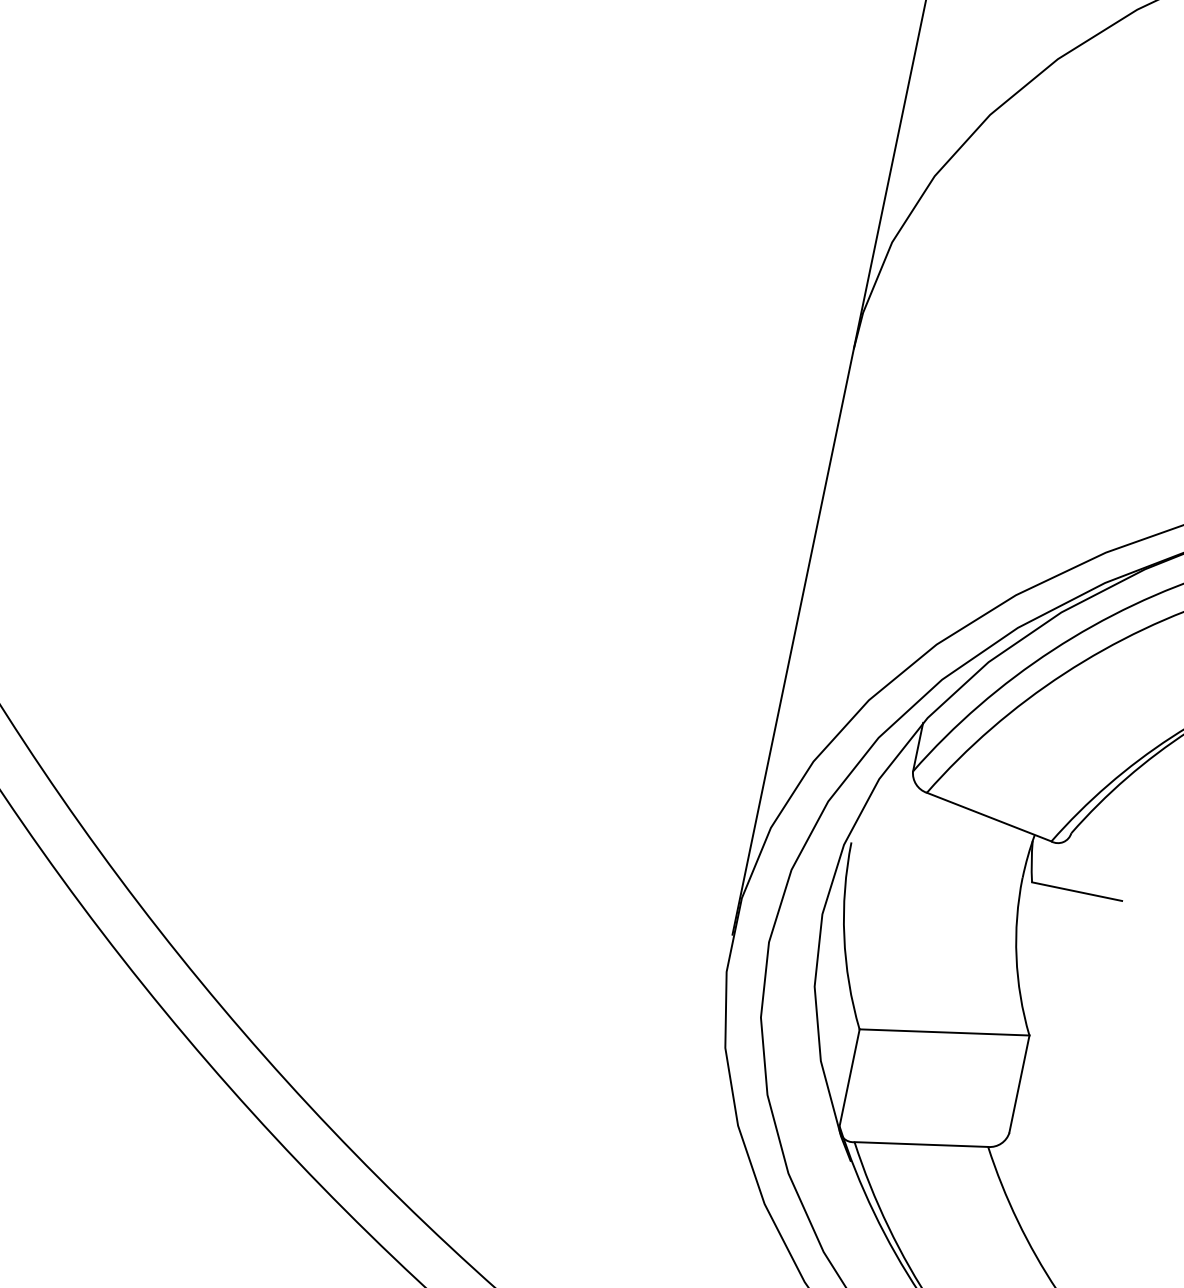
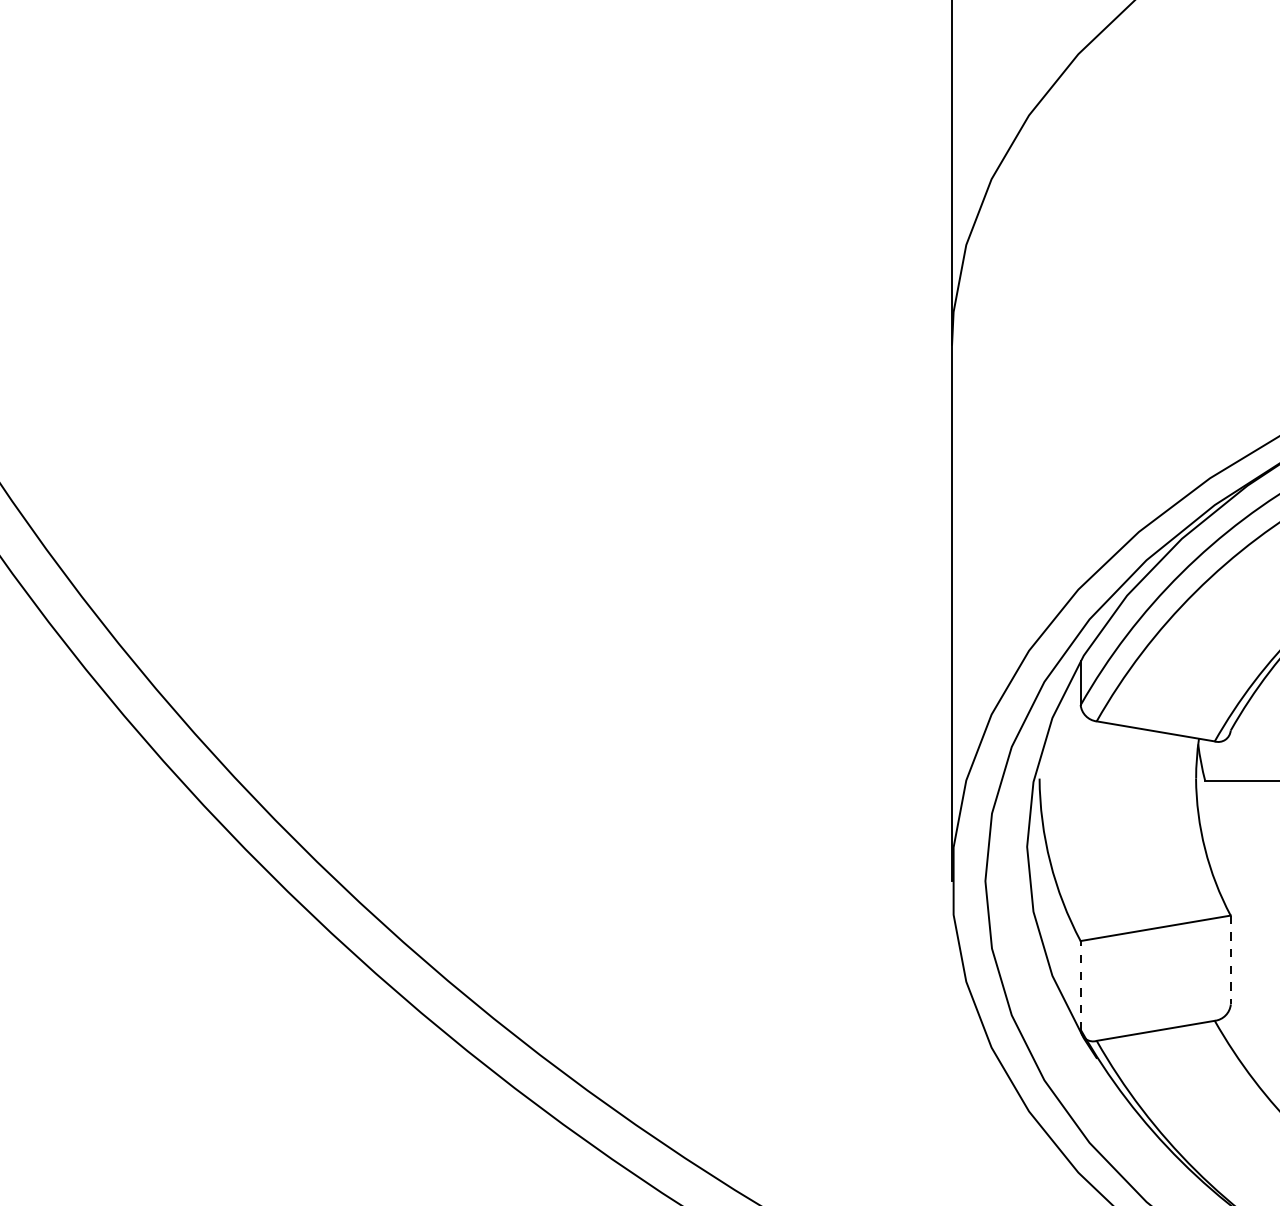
line: (849, 1076) -> (1080, 984), solid -> dashed
line: (1019, 1084) -> (1230, 960), solid -> dashed

